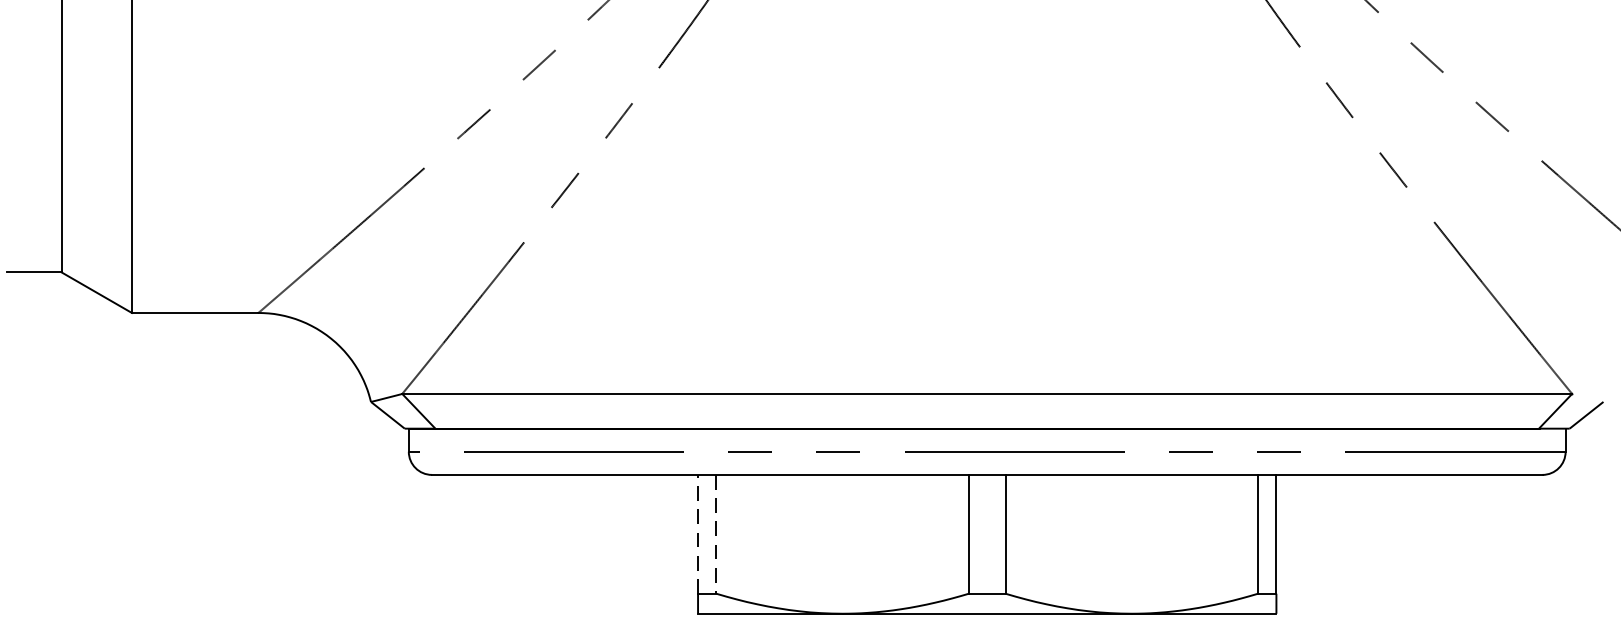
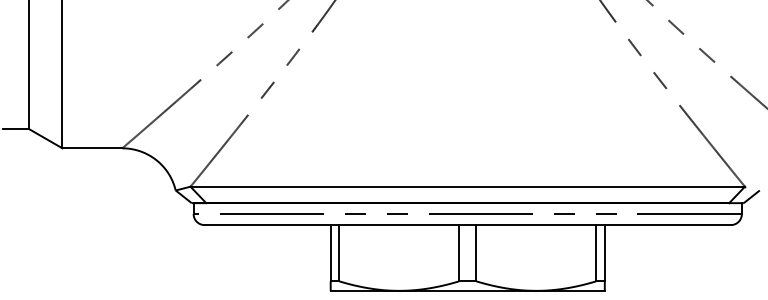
line: (697, 532) -> (330, 252), dashed -> solid
line: (716, 534) -> (339, 253), dashed -> solid

